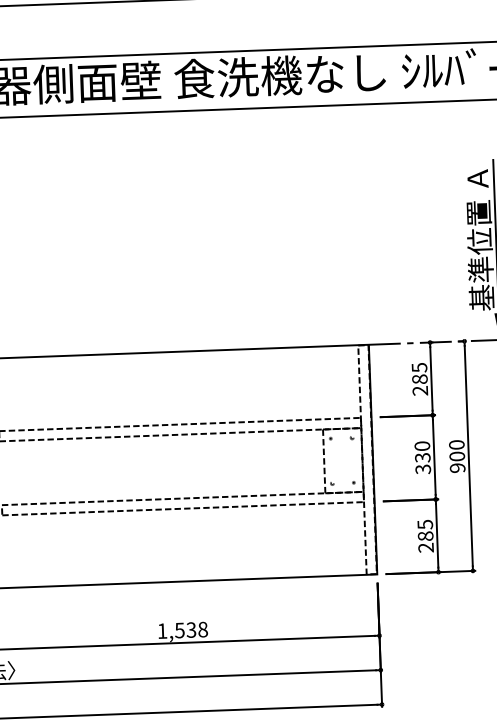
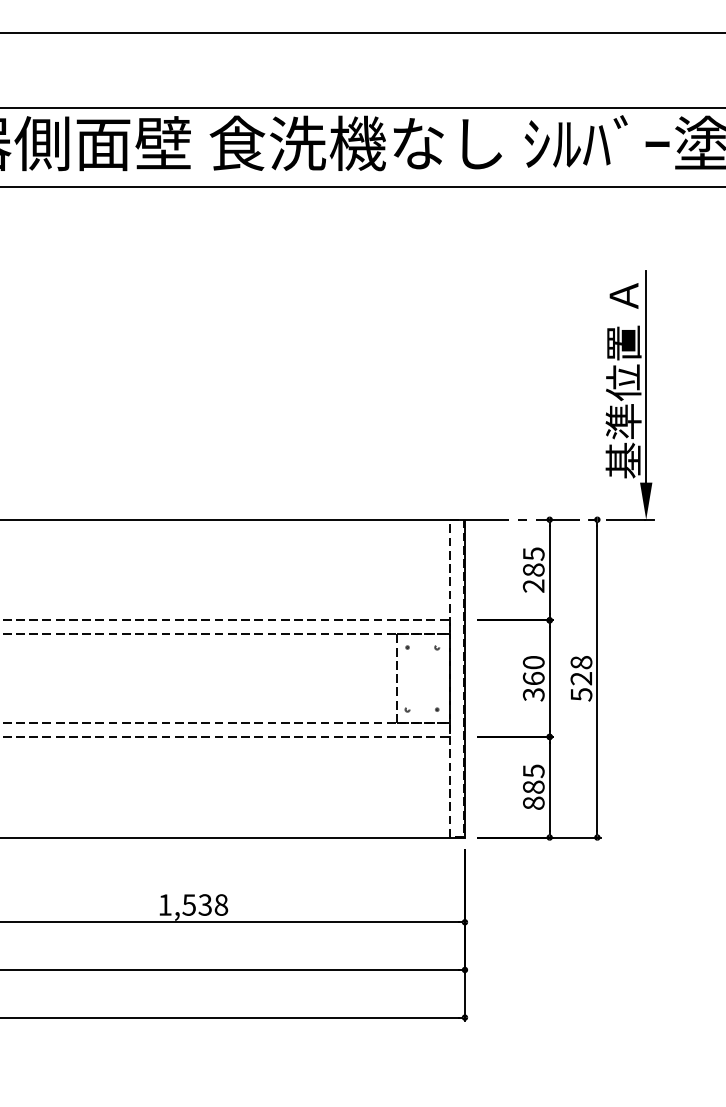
text: (457, 456) -> (581, 678), 900 -> 528
text: (422, 457) -> (533, 678), 330 -> 360
text: (425, 547) -> (533, 802), 285 -> 885

